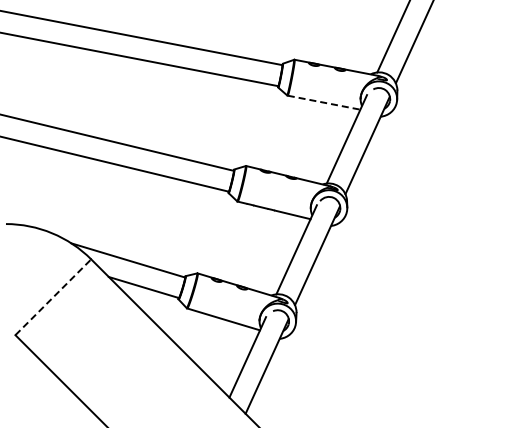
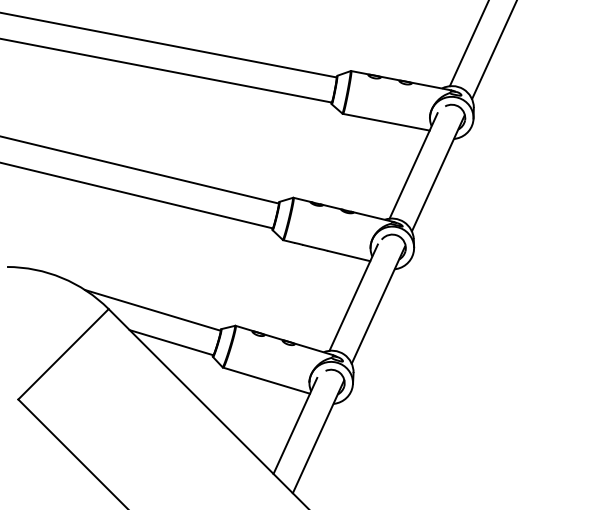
line: (324, 102) -> (386, 122), dashed -> solid
line: (53, 297) -> (63, 354), dashed -> solid

